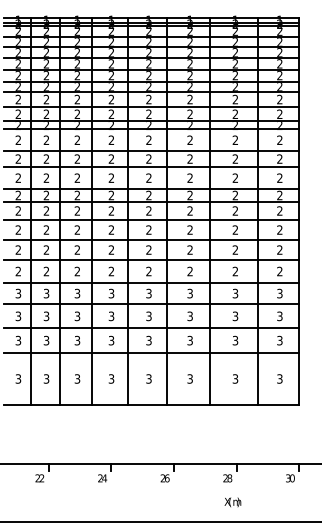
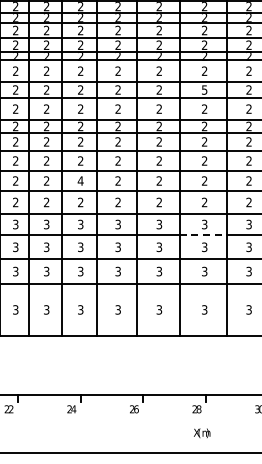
text: (235, 158) -> (204, 89), 2 -> 5
text: (111, 249) -> (80, 180), 2 -> 4
line: (234, 304) -> (203, 235), solid -> dashed

